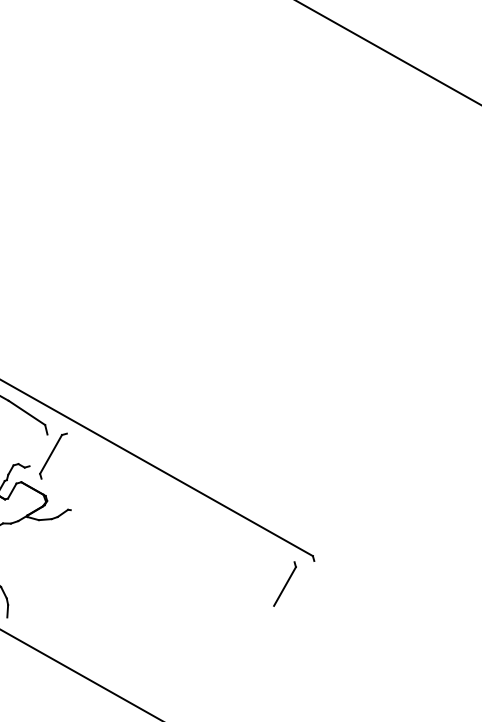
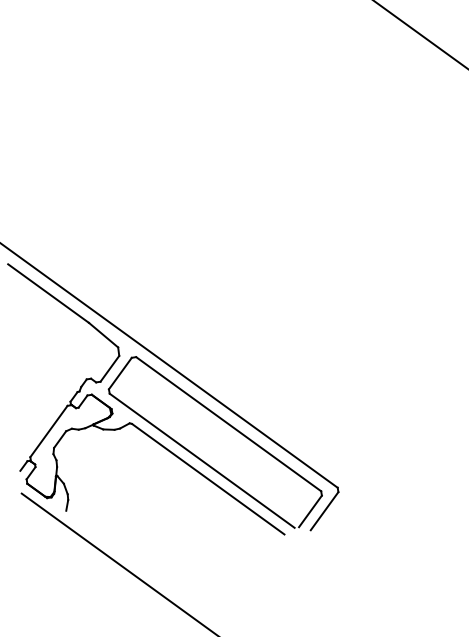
line: (38, 450) -> (109, 368), added
line: (180, 498) -> (228, 424), added
line: (154, 542) -> (201, 460), added
line: (164, 562) -> (208, 478), added
line: (300, 584) -> (324, 511), added

